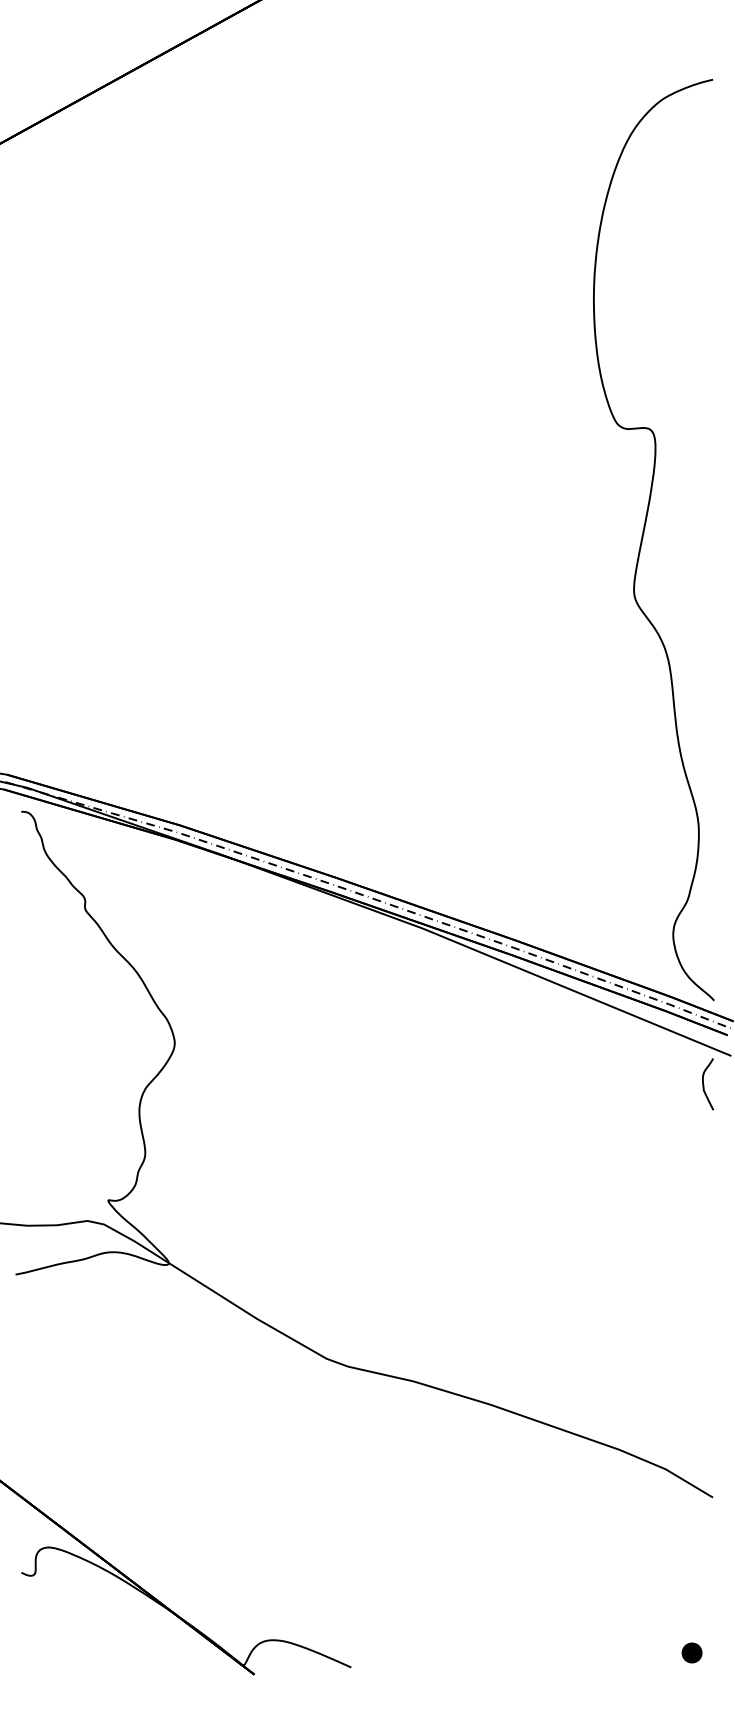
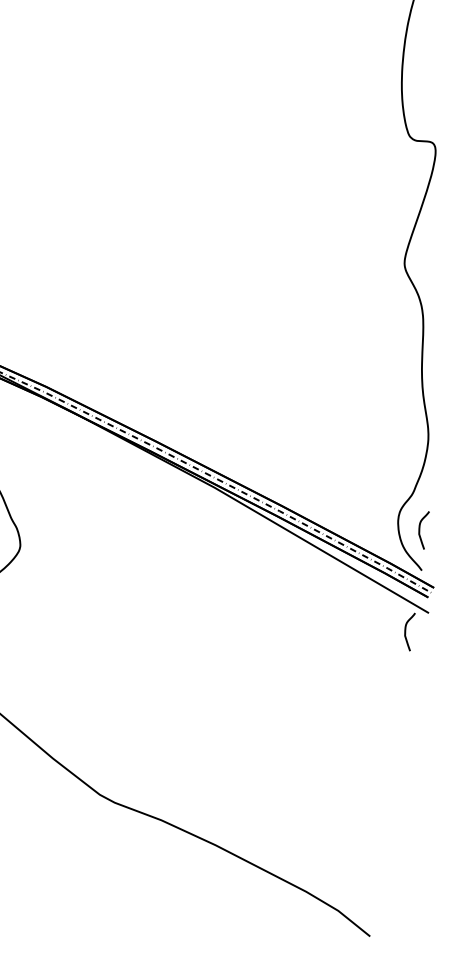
curve: (704, 946) -> (420, 529), added

